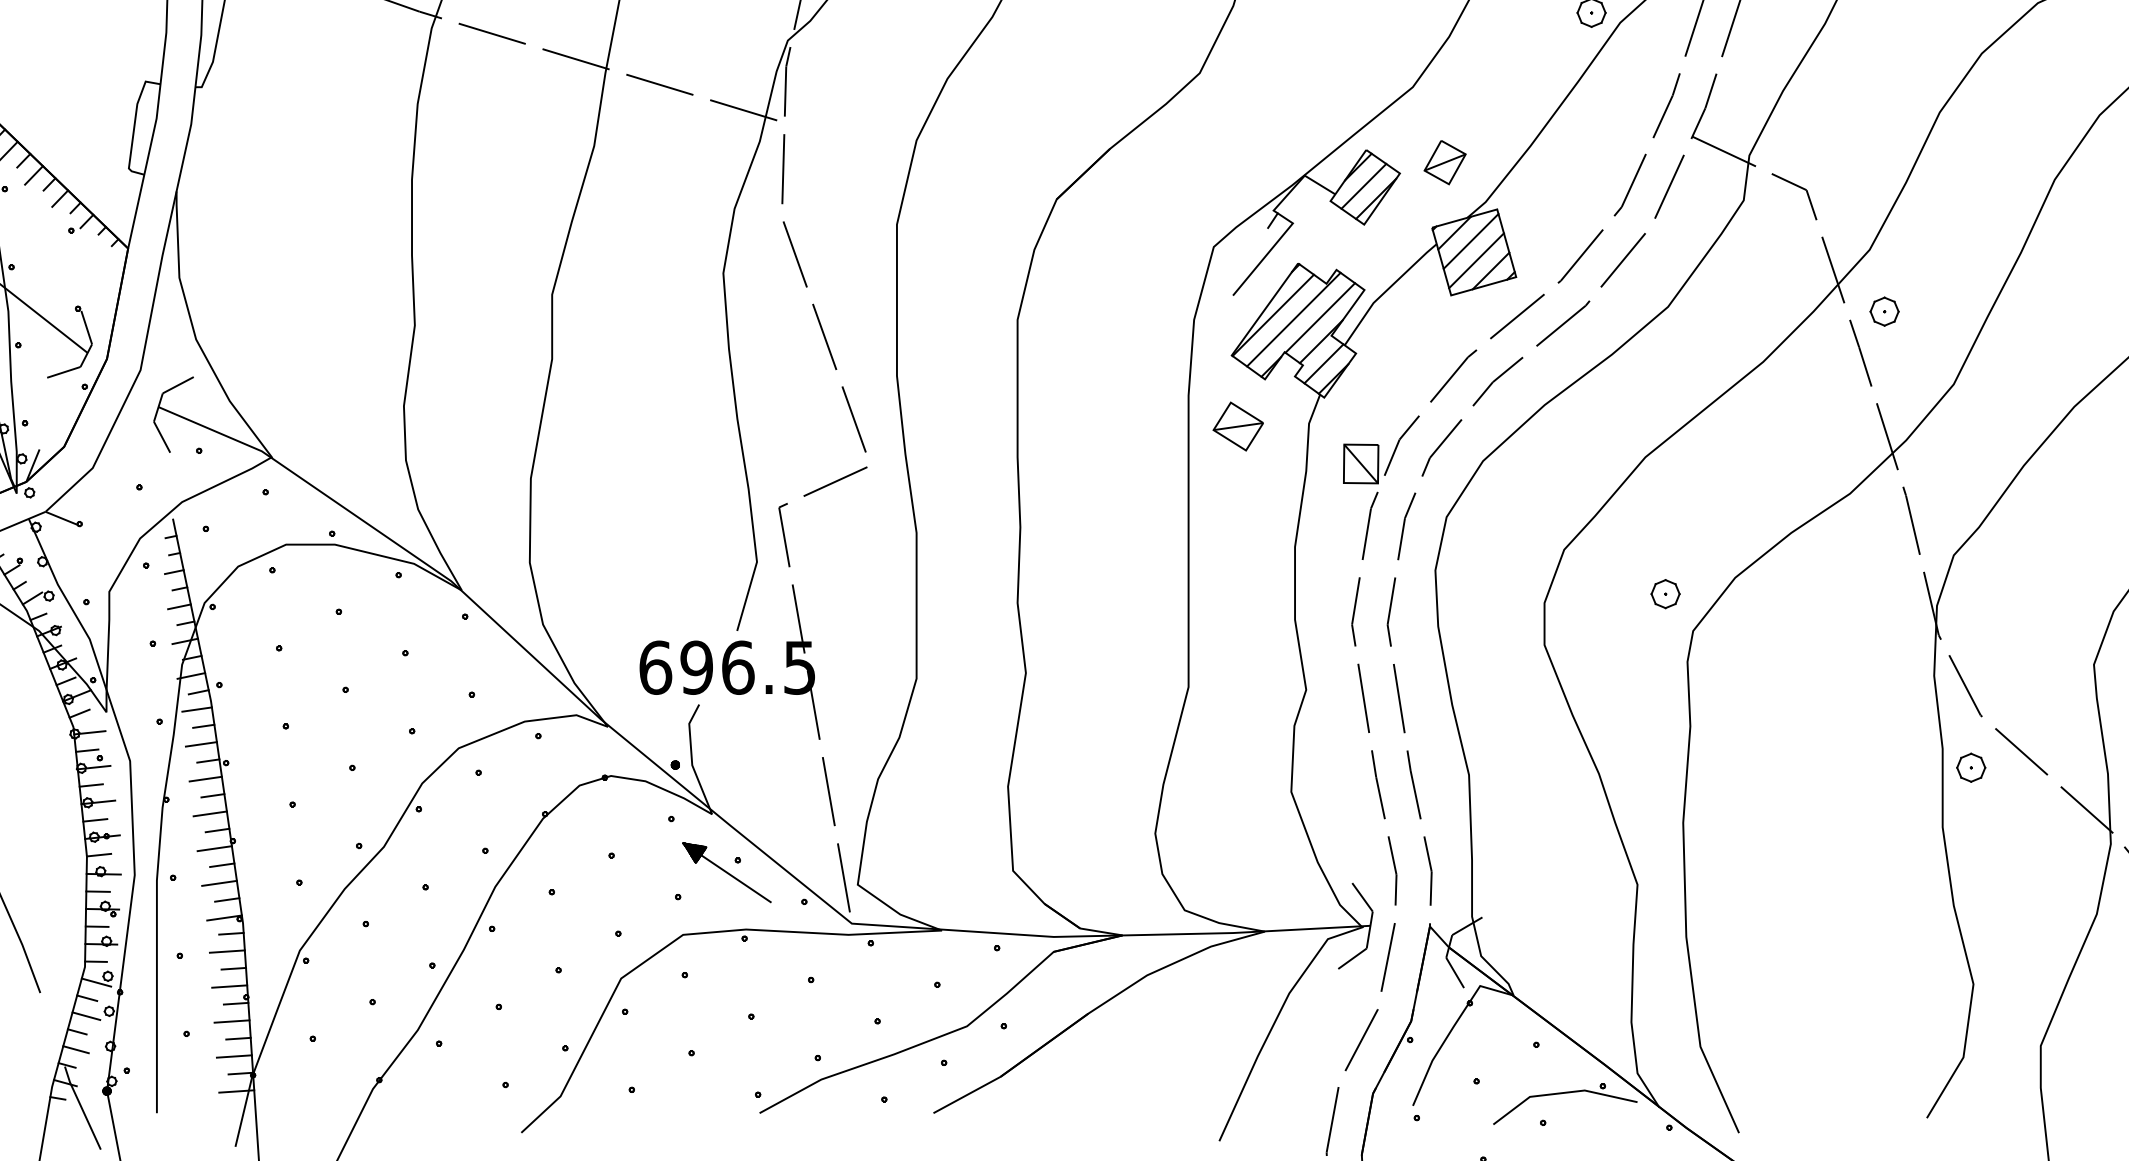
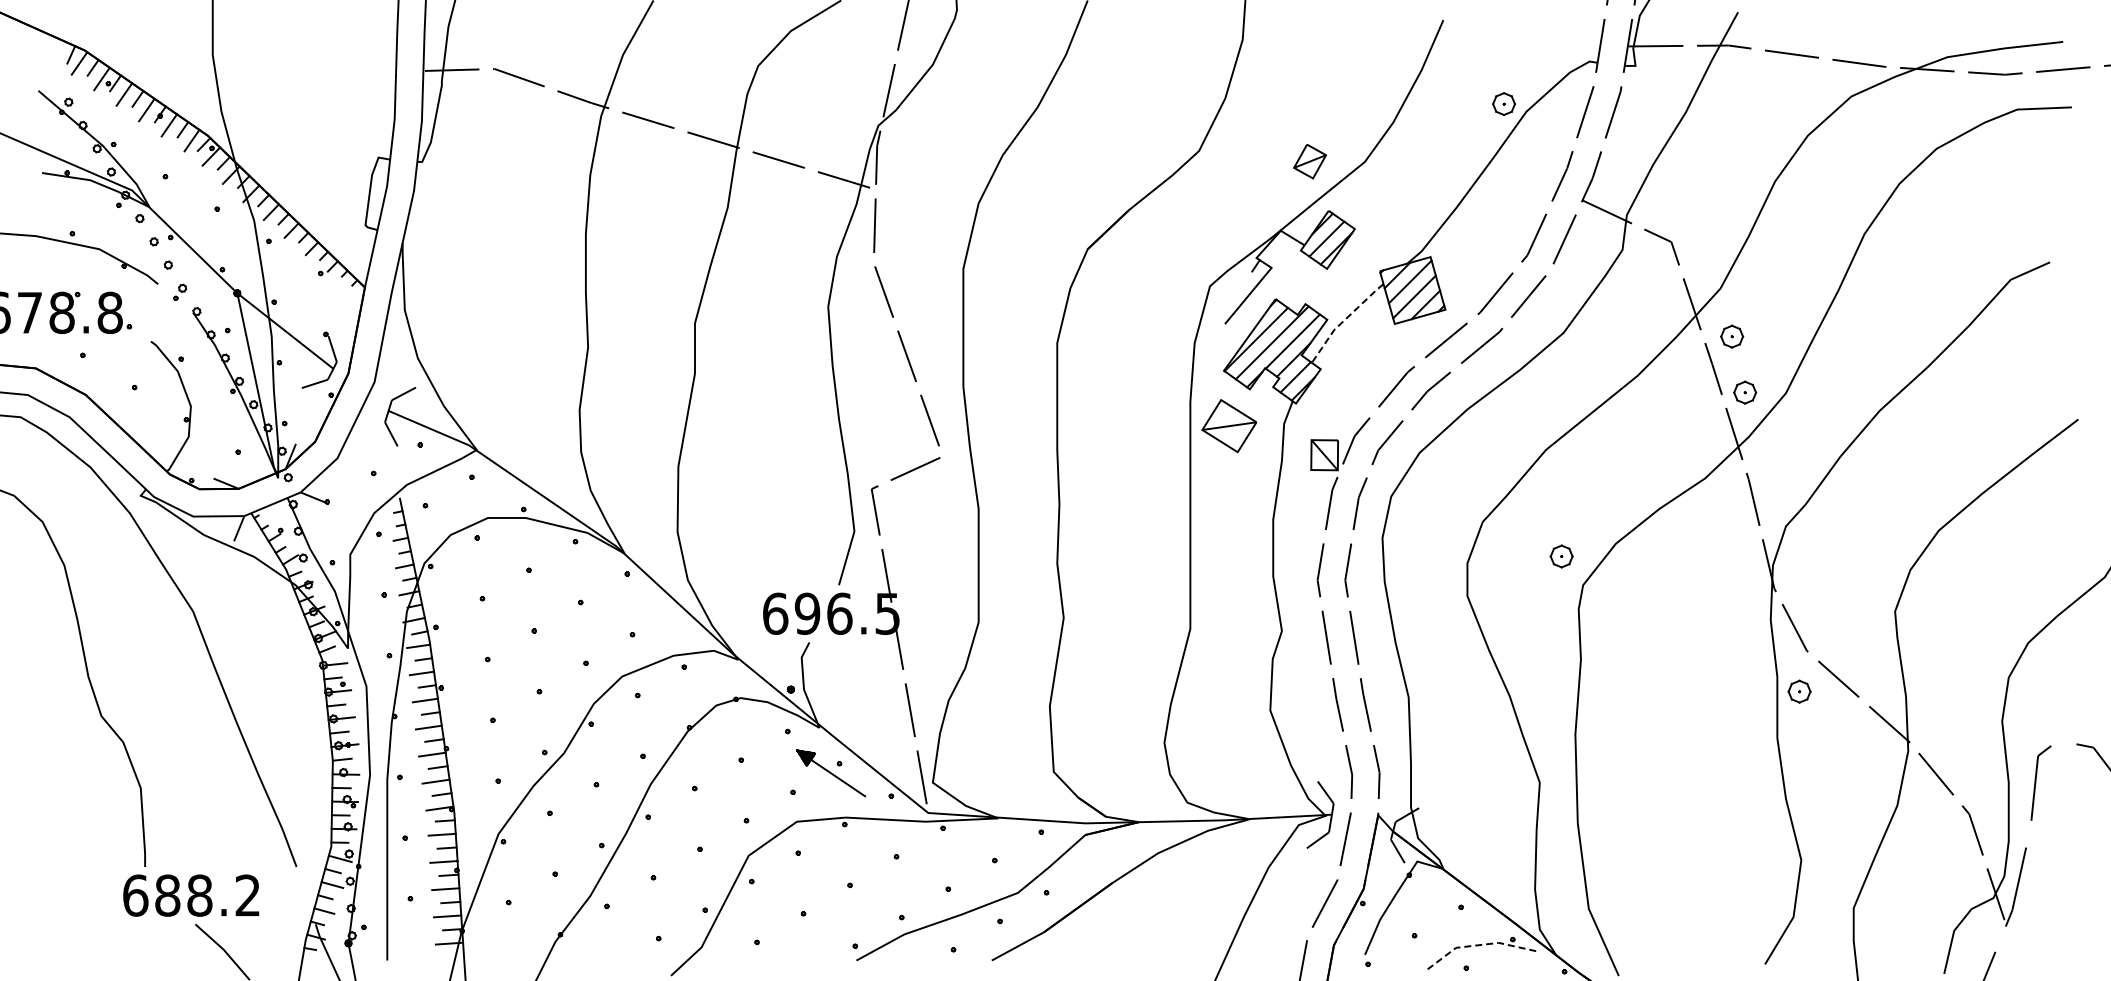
part: (1444, 162) -> (1309, 161), moved
line: (1386, 290) -> (1344, 320), solid -> dashed
part: (1901, 383) -> (1745, 392), added
part: (1237, 425) -> (1228, 425), size x1.4
line: (1561, 1092) -> (1480, 944), solid -> dashed

